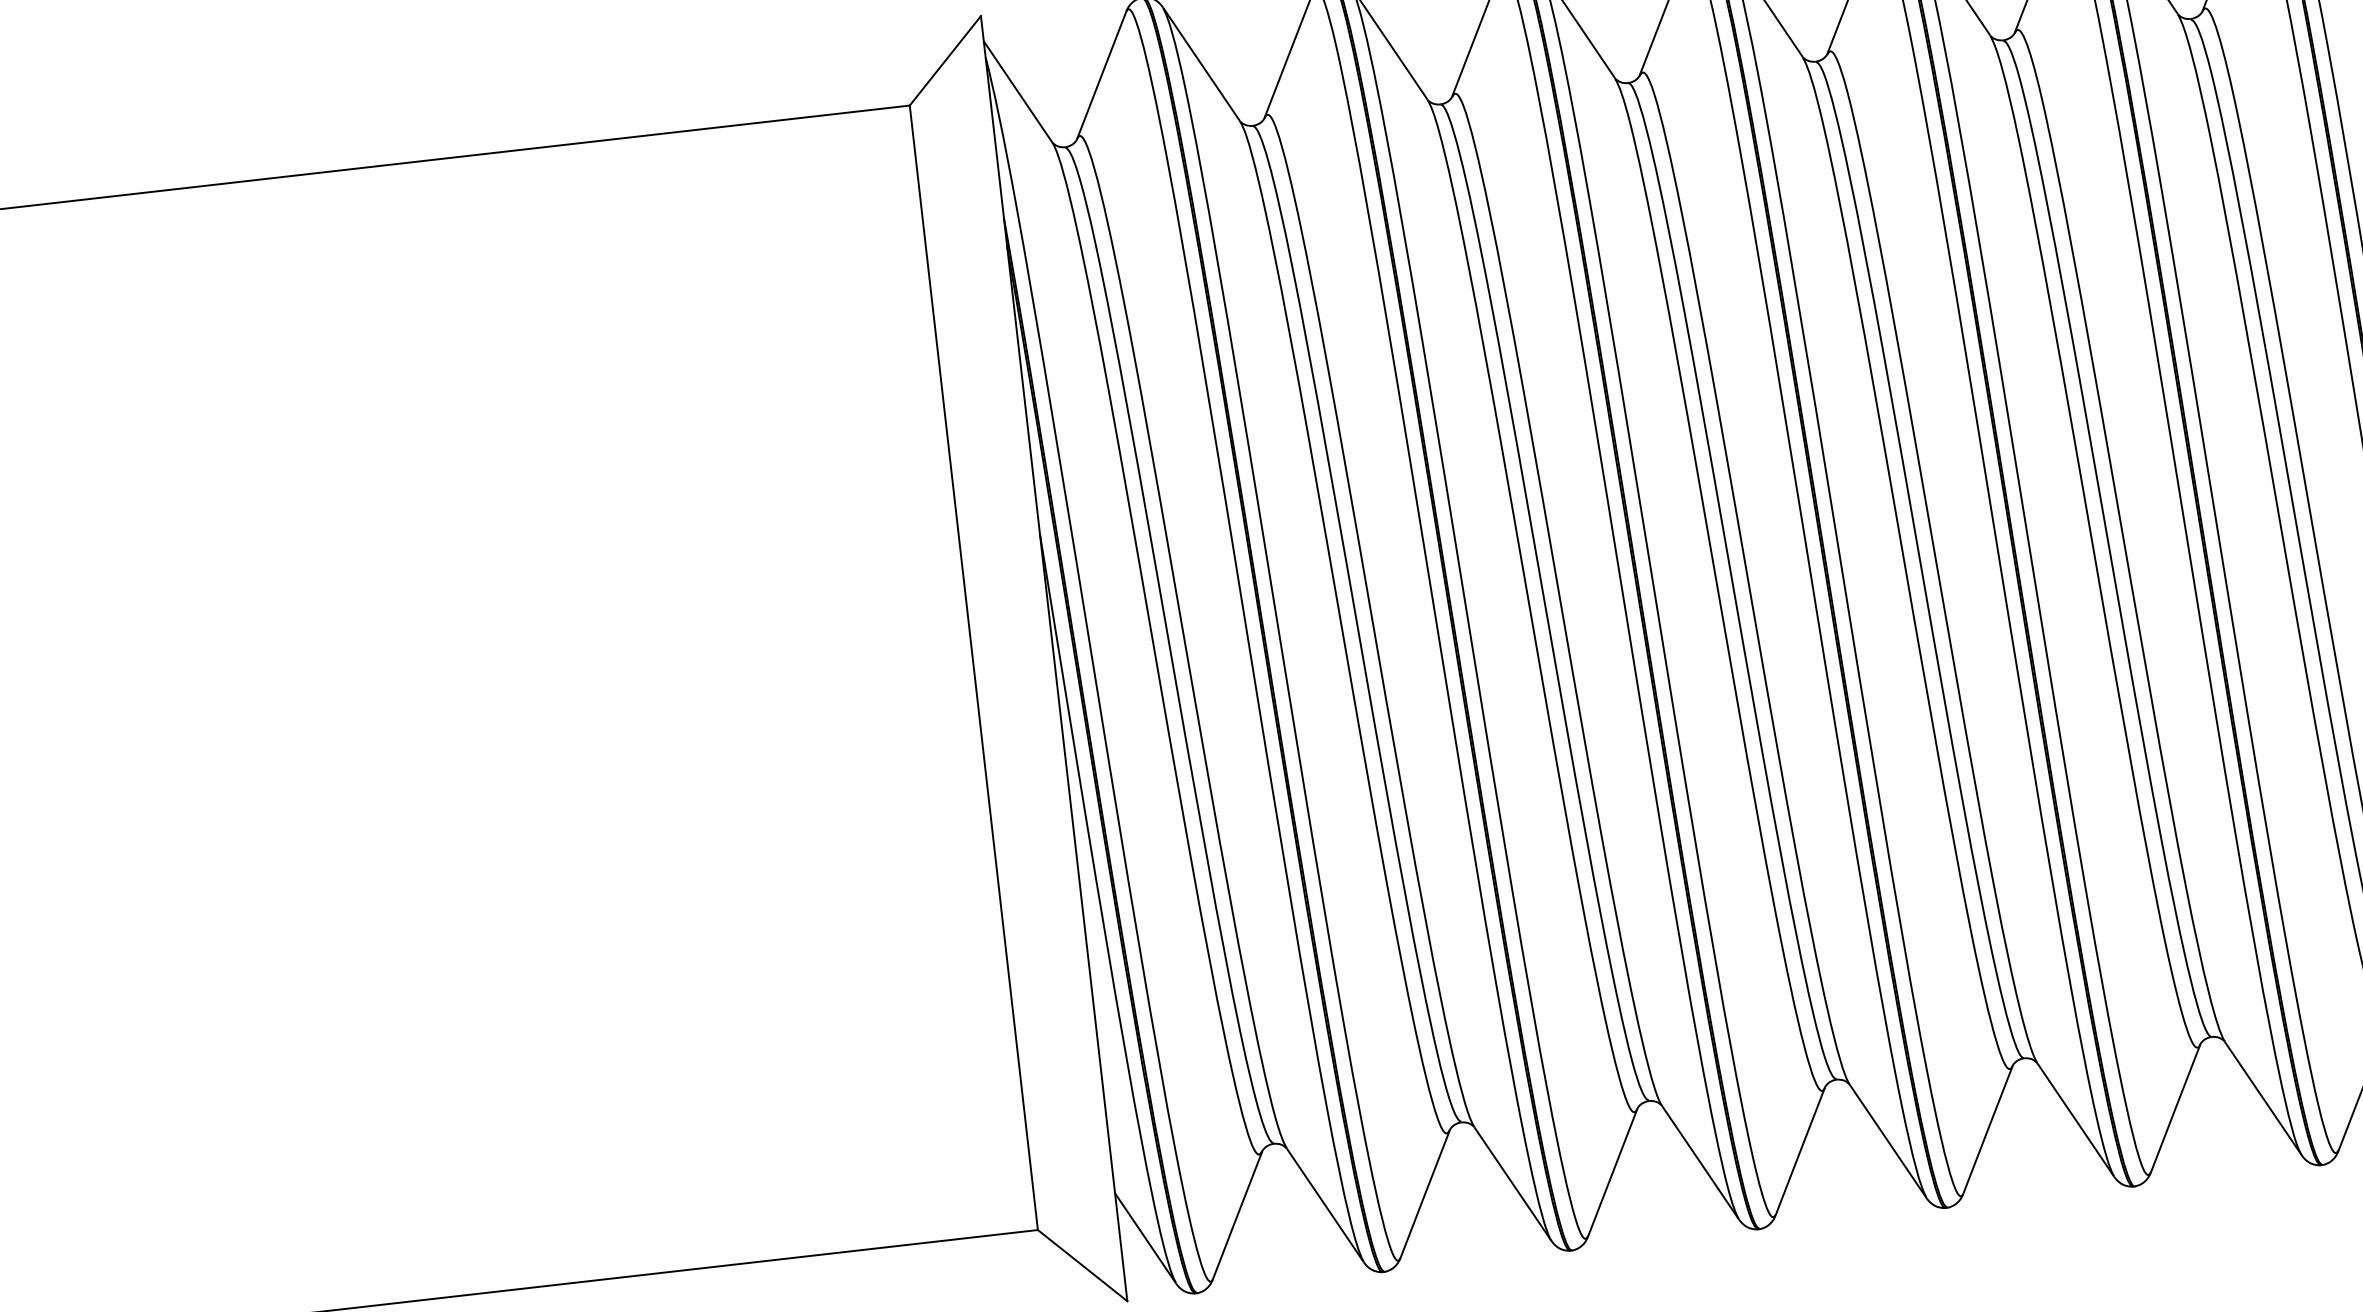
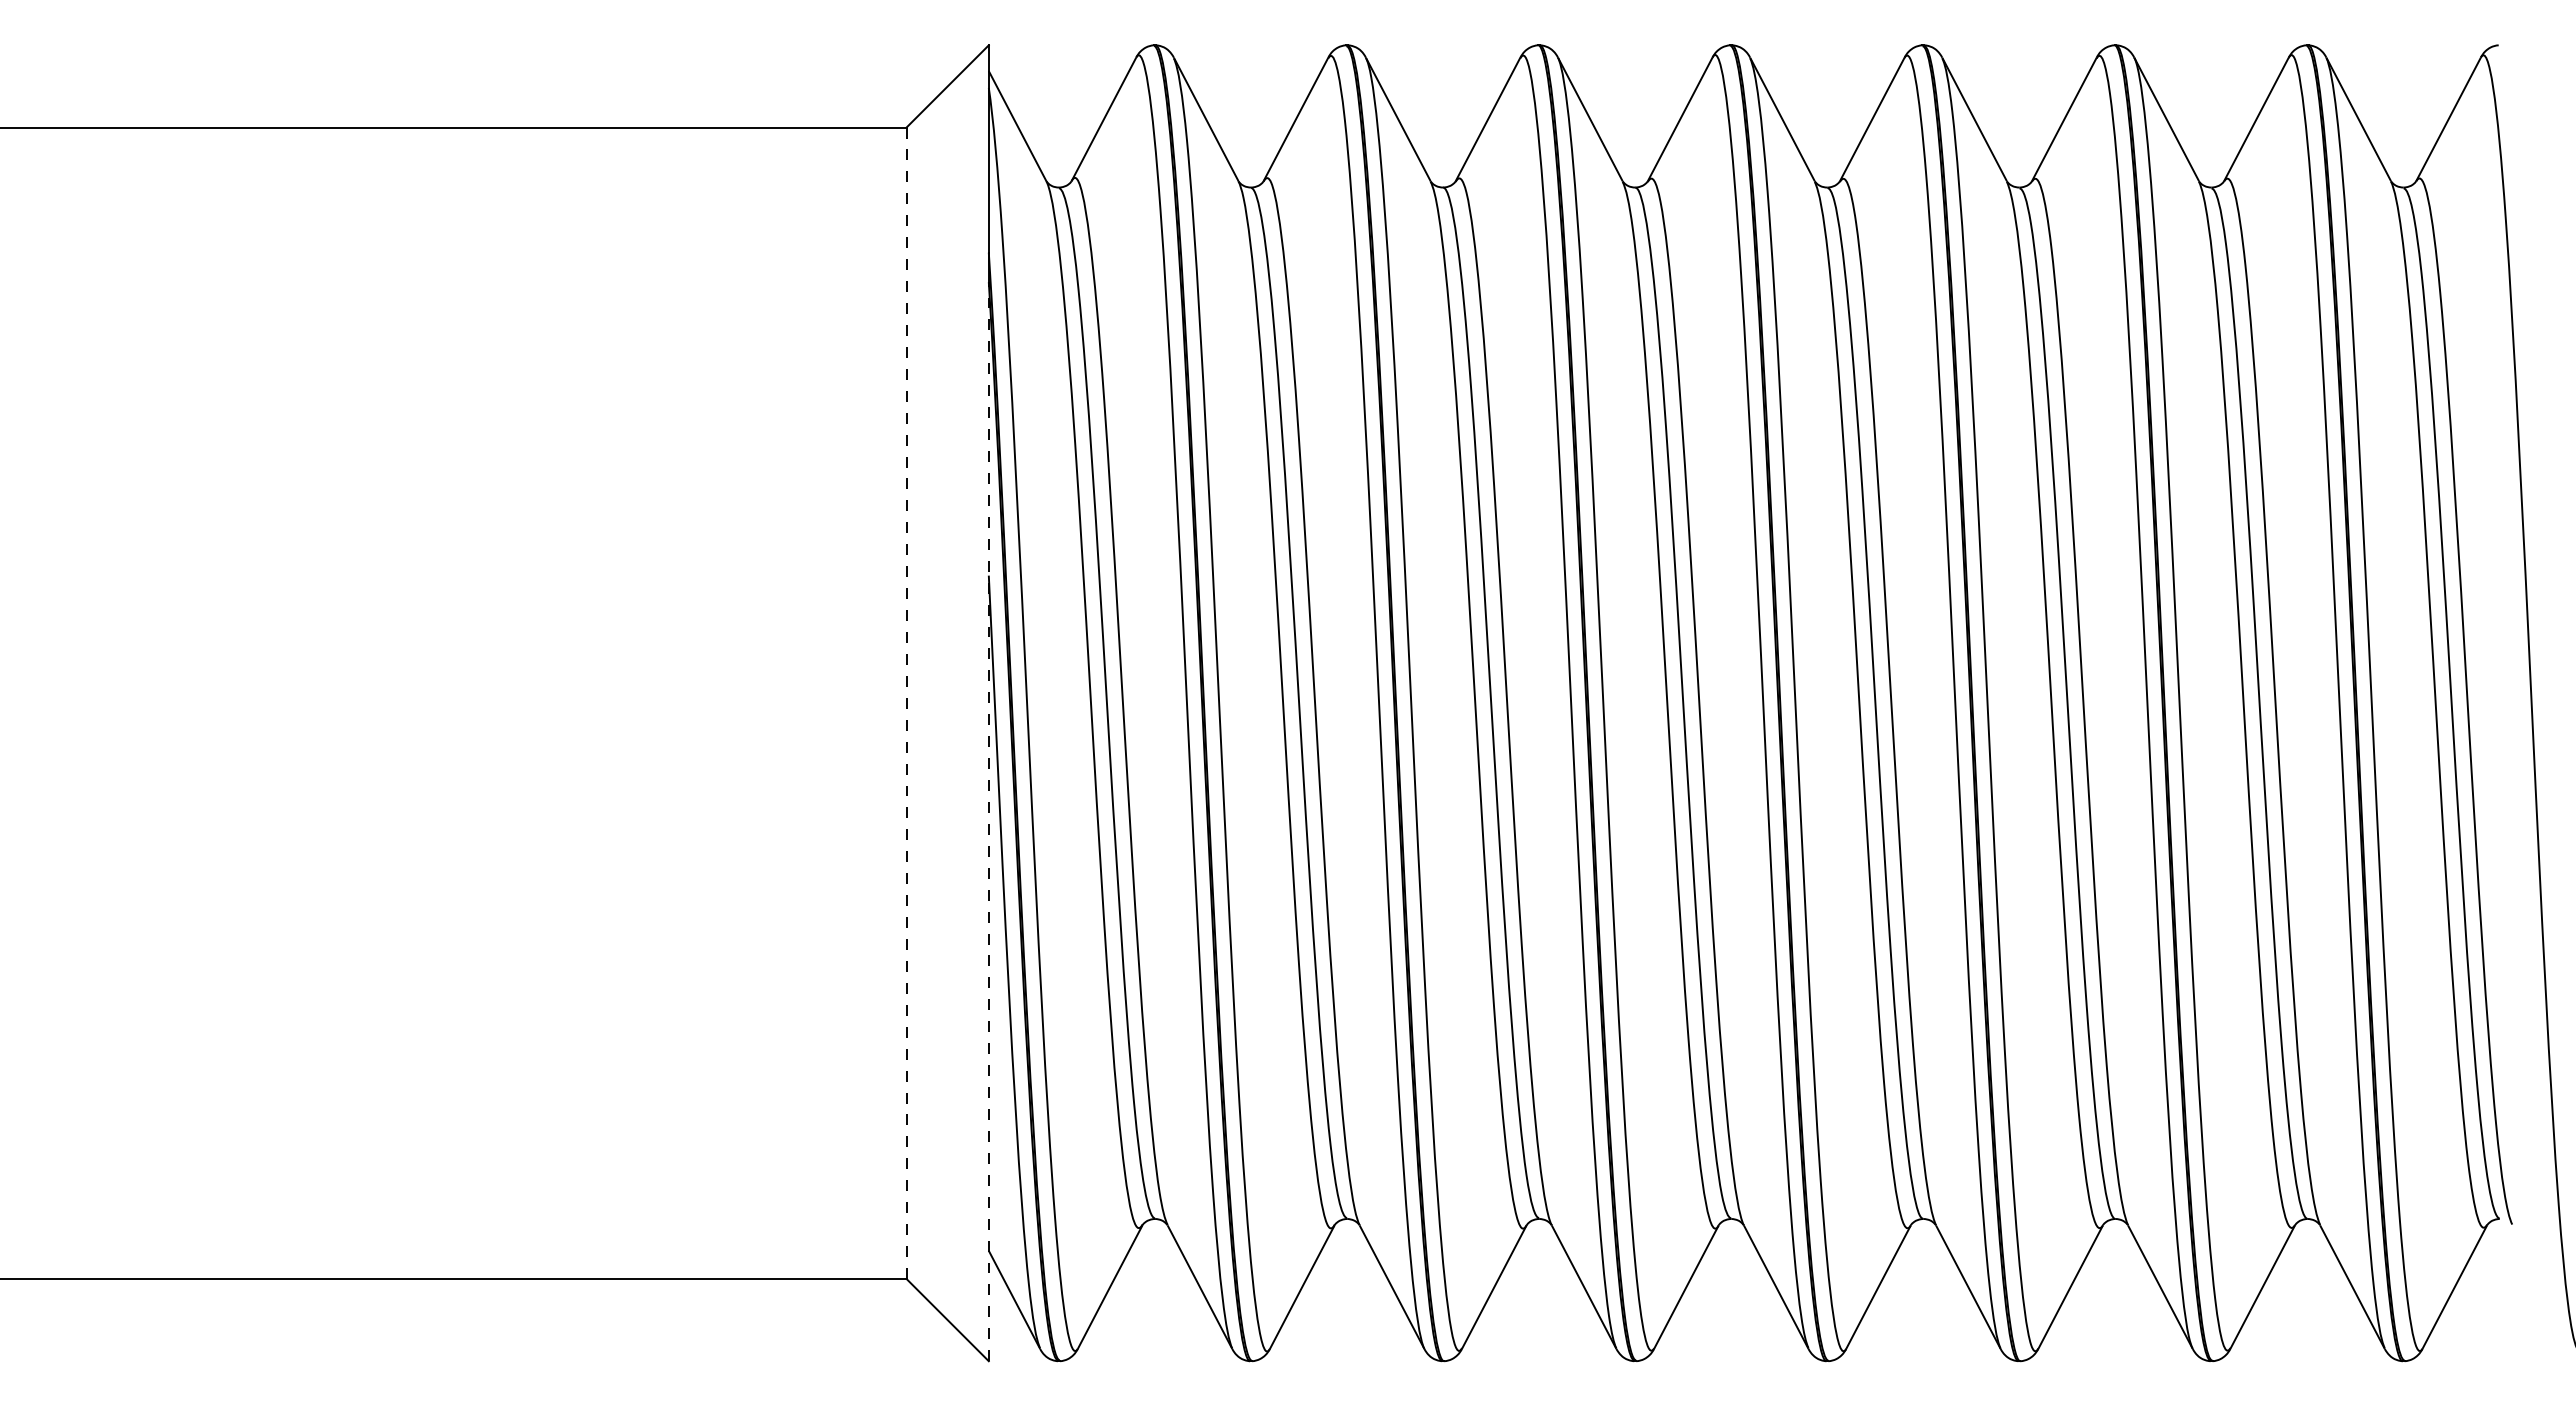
line: (973, 668) -> (906, 703), solid -> dashed
line: (1067, 774) -> (988, 821), solid -> dashed

